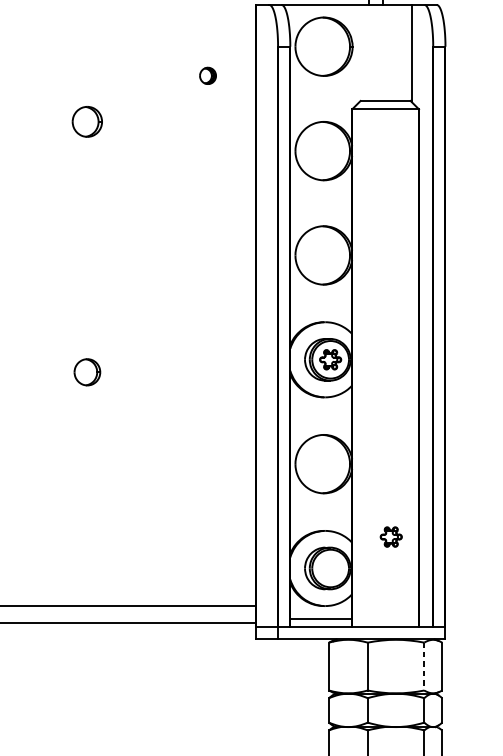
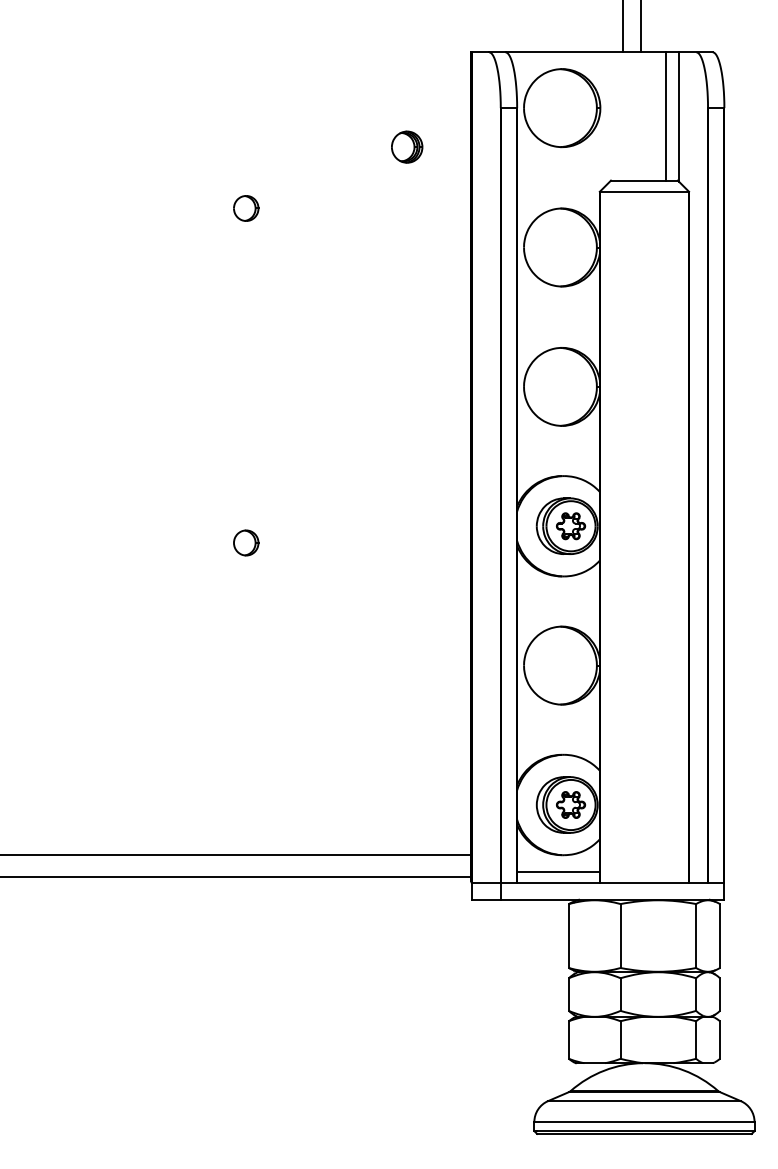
line: (401, 53) -> (665, 116), added
part: (208, 75) -> (407, 146), size x1.43
part: (87, 121) -> (246, 208), size x0.62
part: (87, 371) -> (246, 542), size x0.71
part: (391, 536) -> (571, 804), moved
line: (424, 666) -> (696, 936), dashed -> solid

